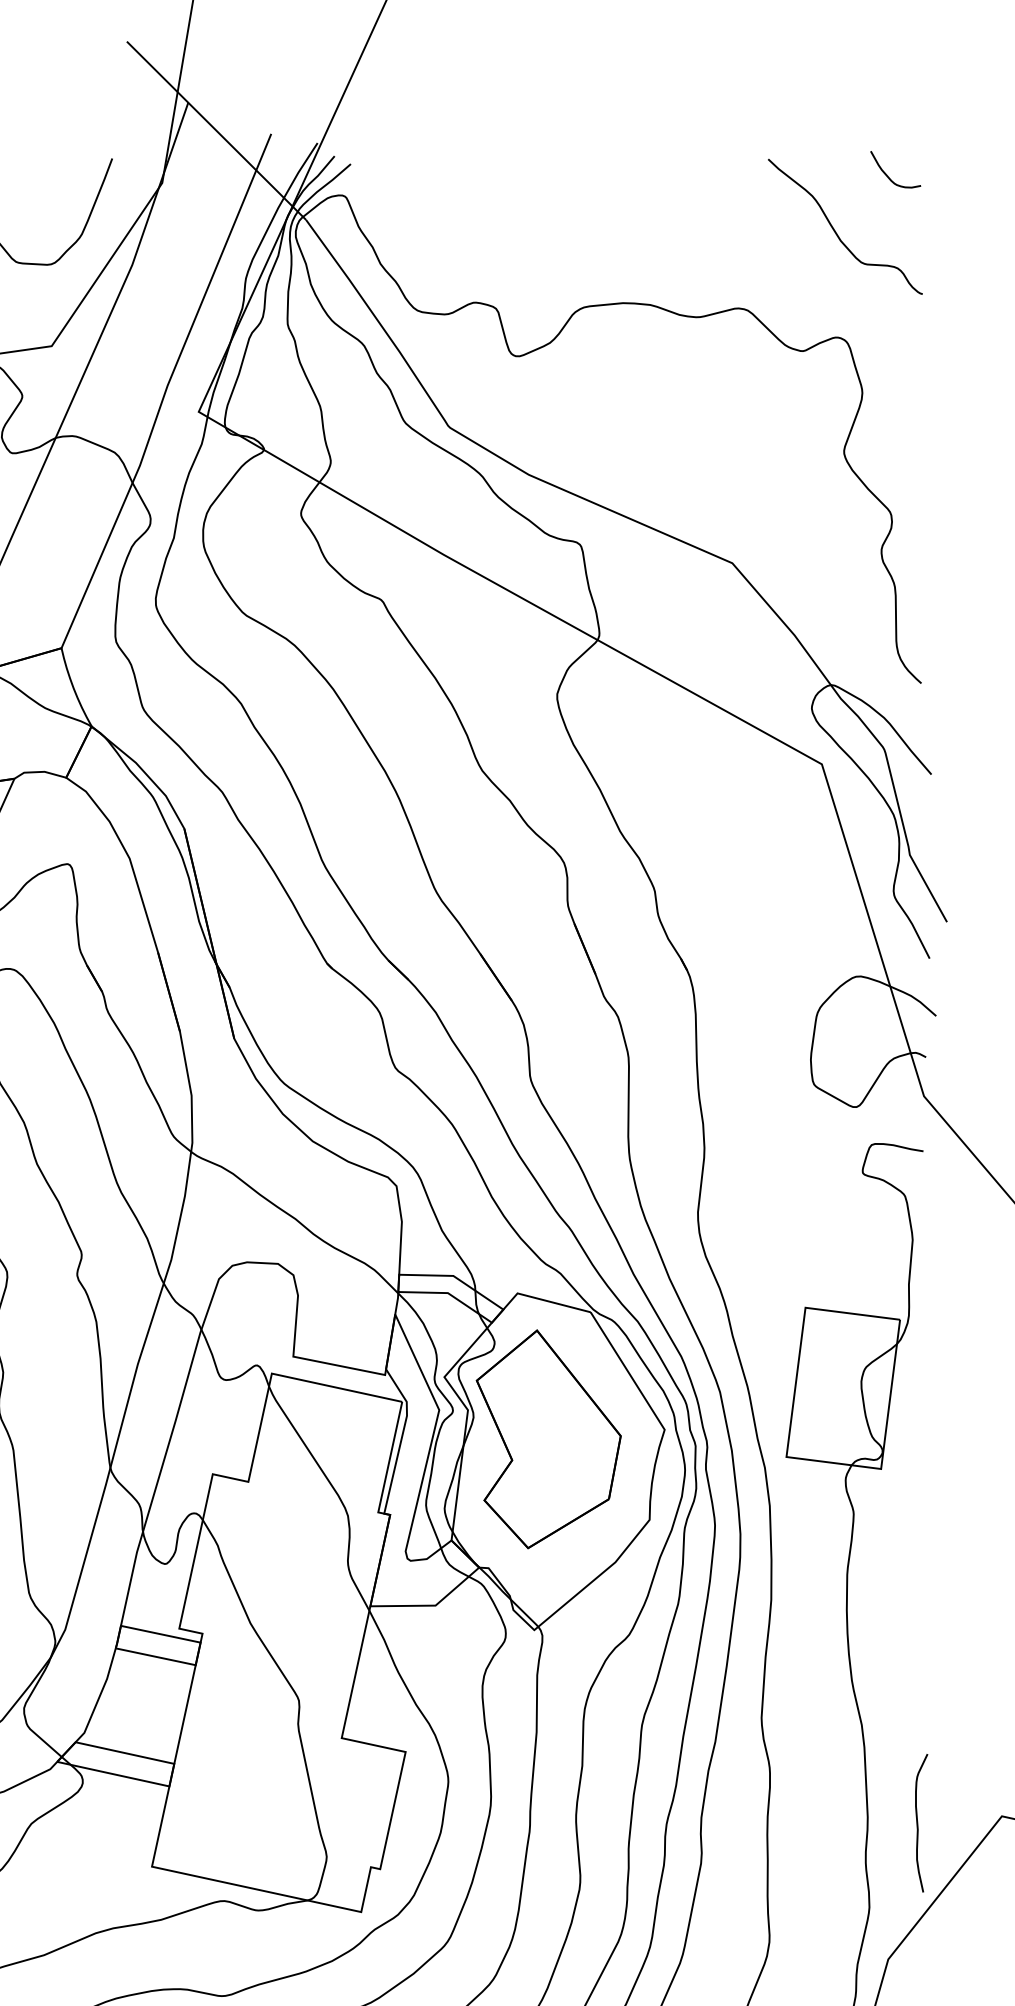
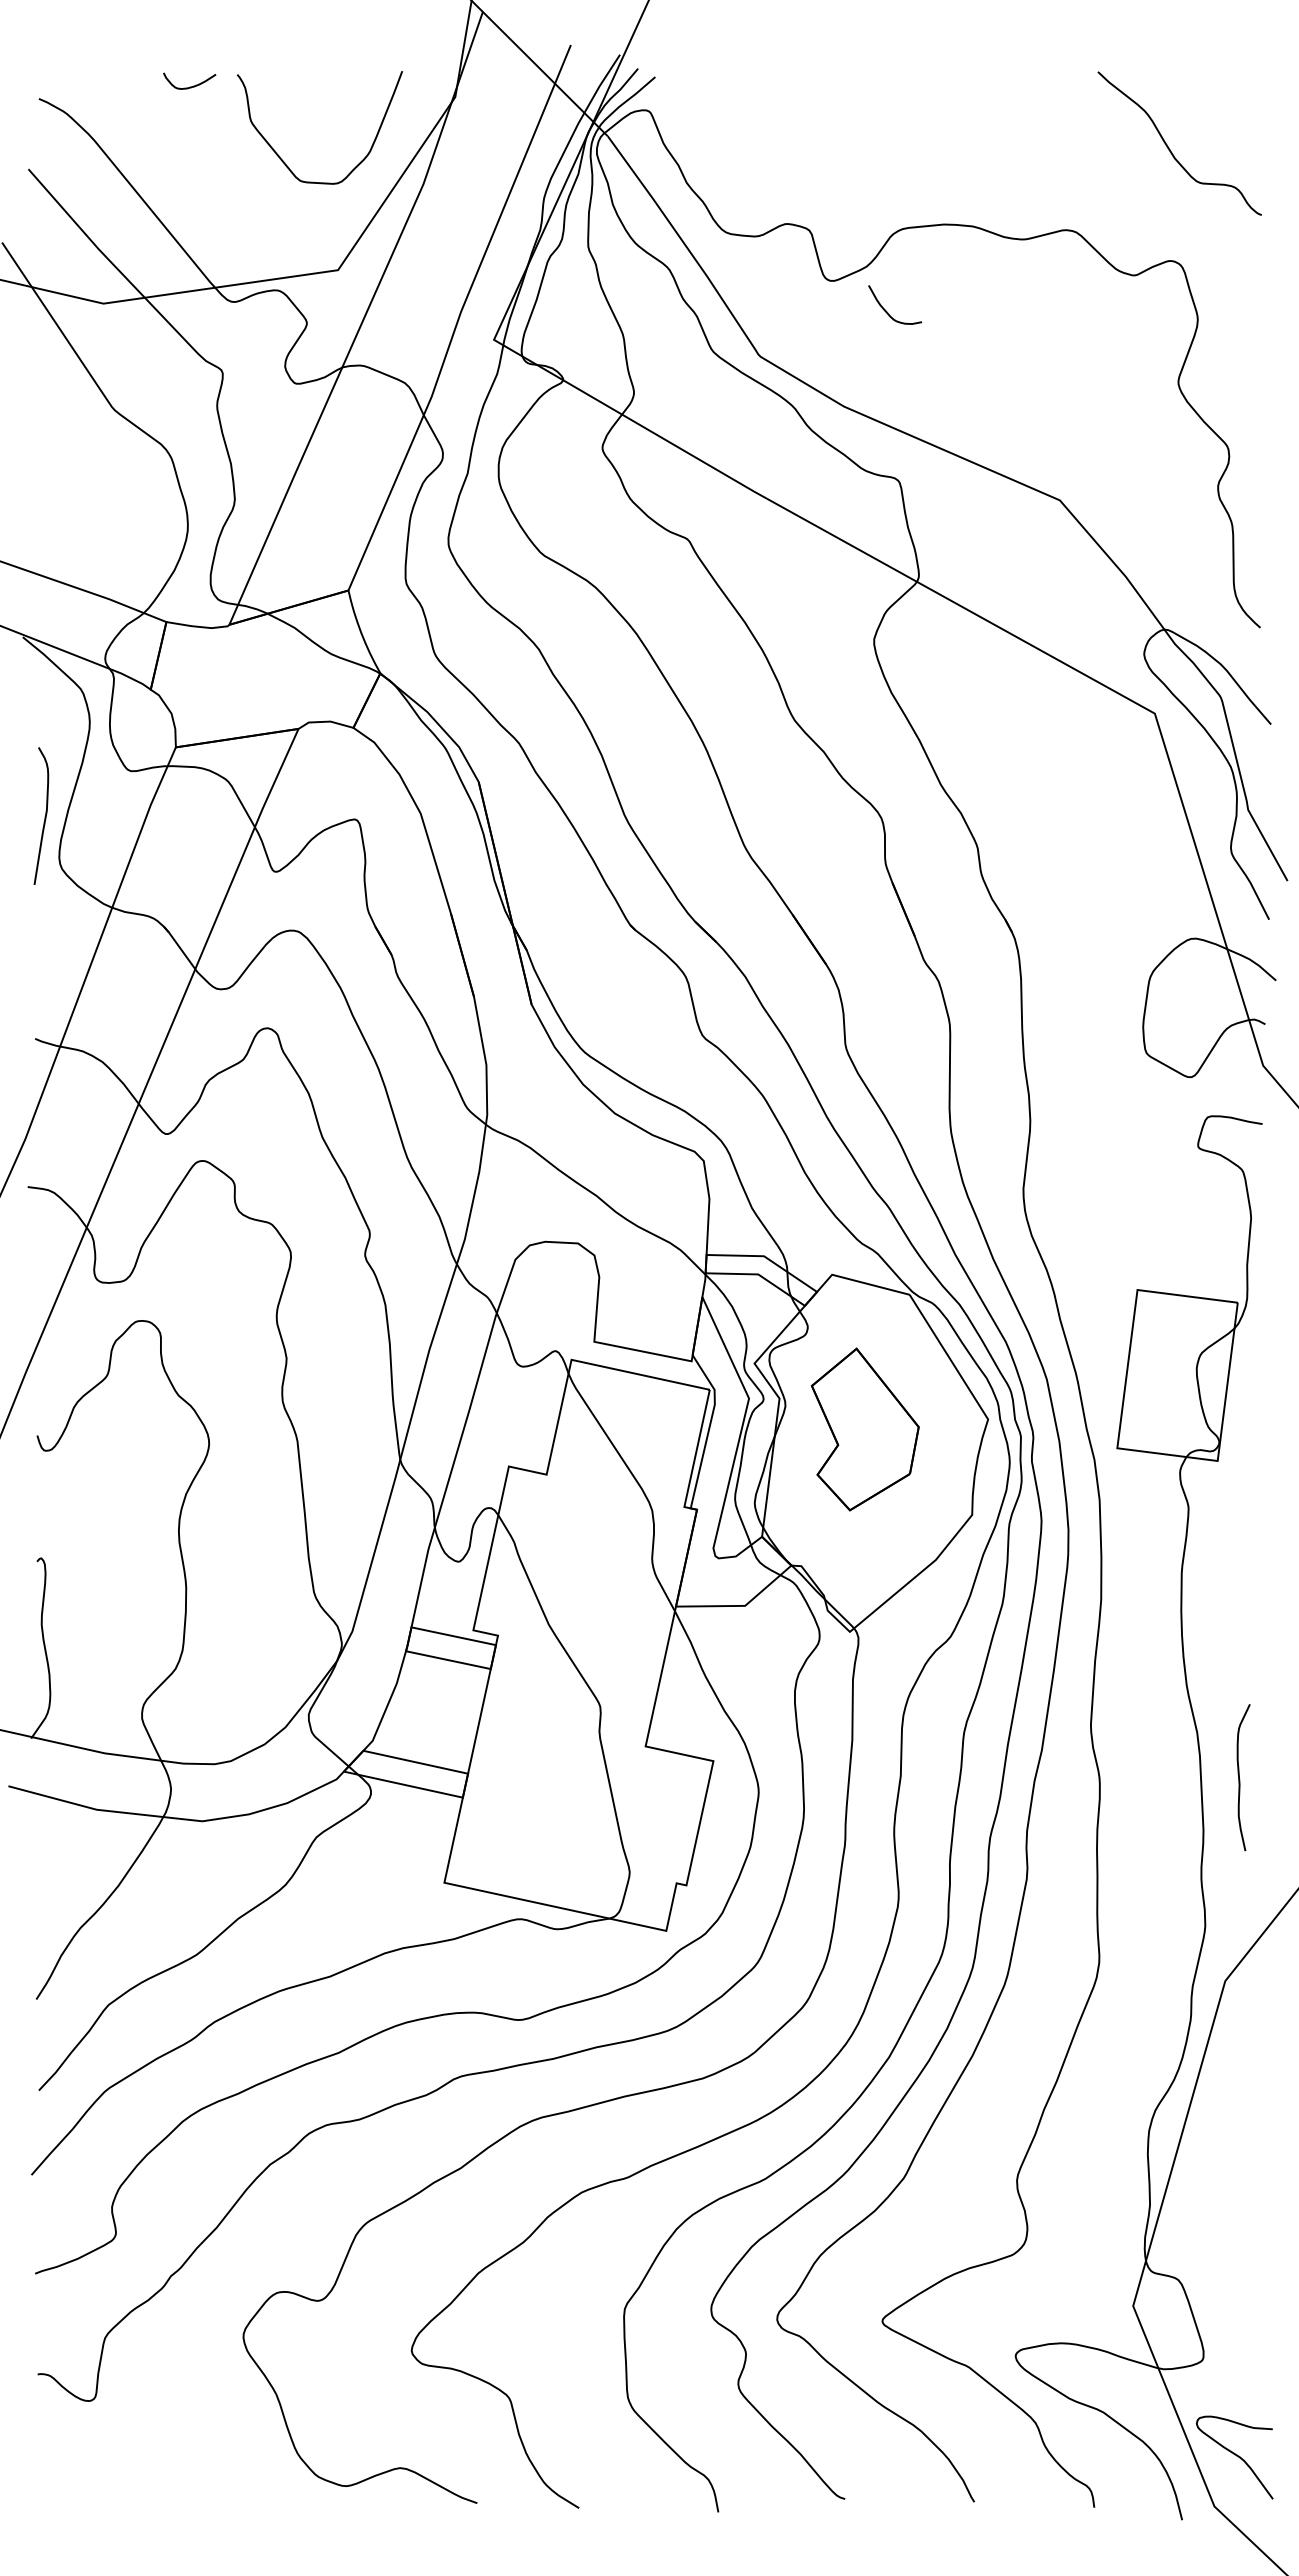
curve: (888, 175) -> (887, 311), moved
part: (549, 1439) -> (865, 1429), size x0.7
curve: (918, 1824) -> (1240, 1779), moved

